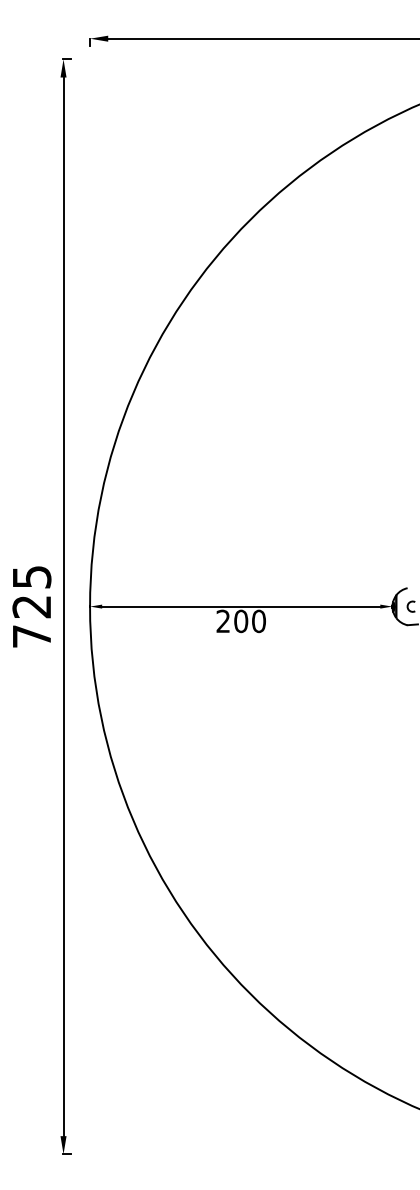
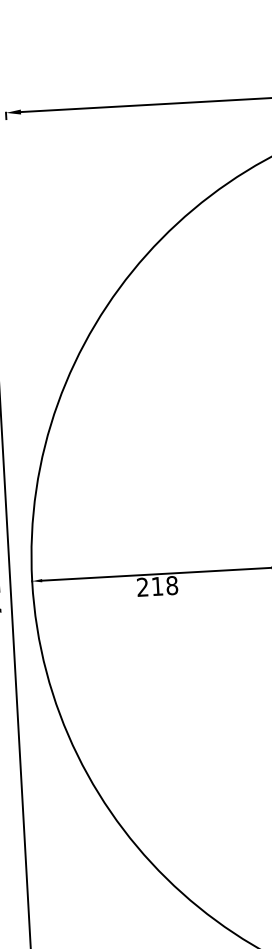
text: (249, 621) -> (164, 586), 200 -> 218

